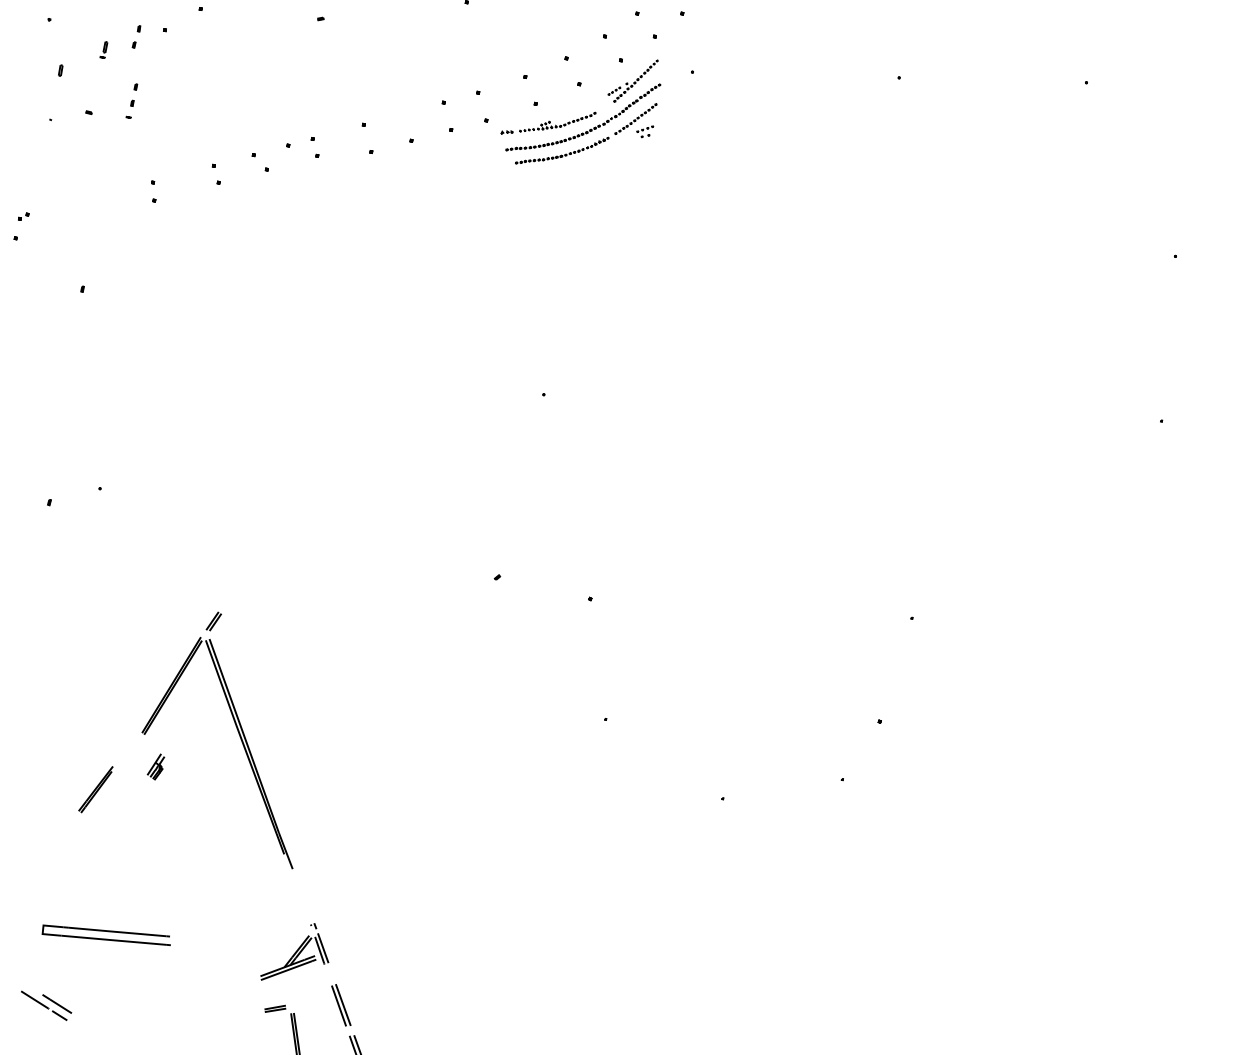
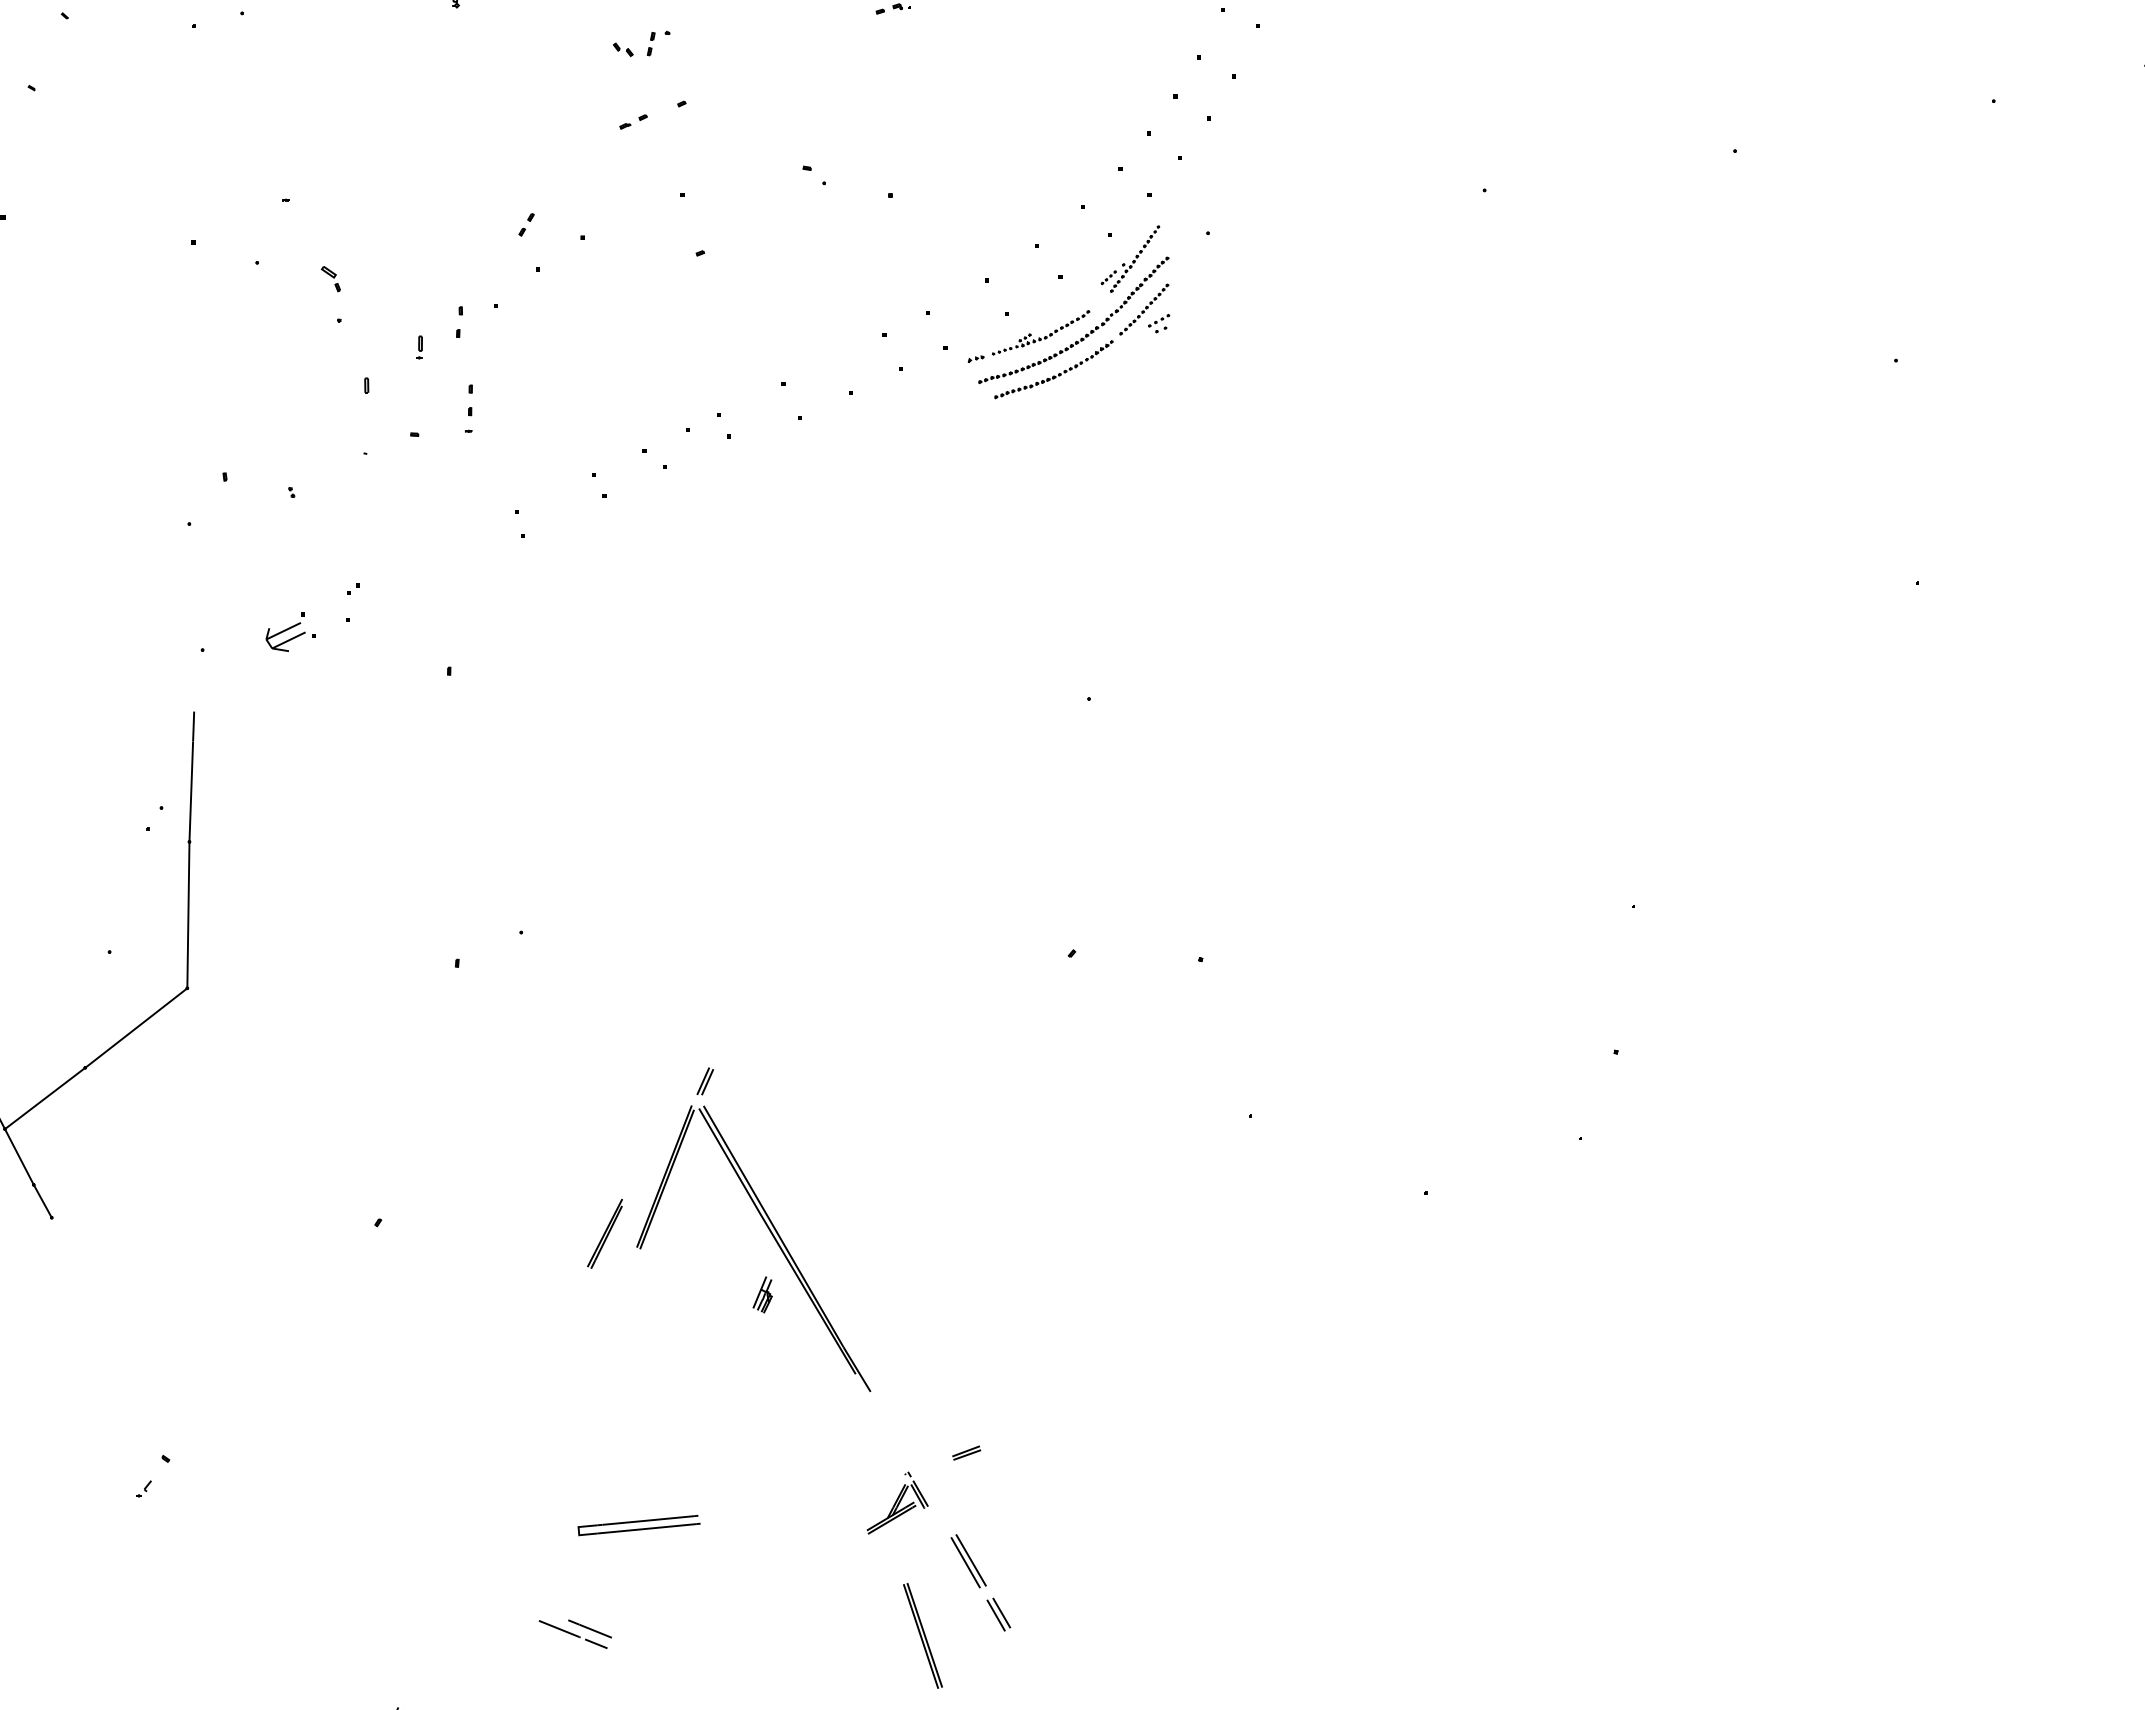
part: (155, 766) -> (762, 1294), moved
part: (95, 789) -> (604, 1233), moved
part: (106, 935) -> (638, 1525), size x0.7
part: (297, 953) -> (897, 1502), size x0.7
part: (275, 1008) -> (966, 1452), moved

